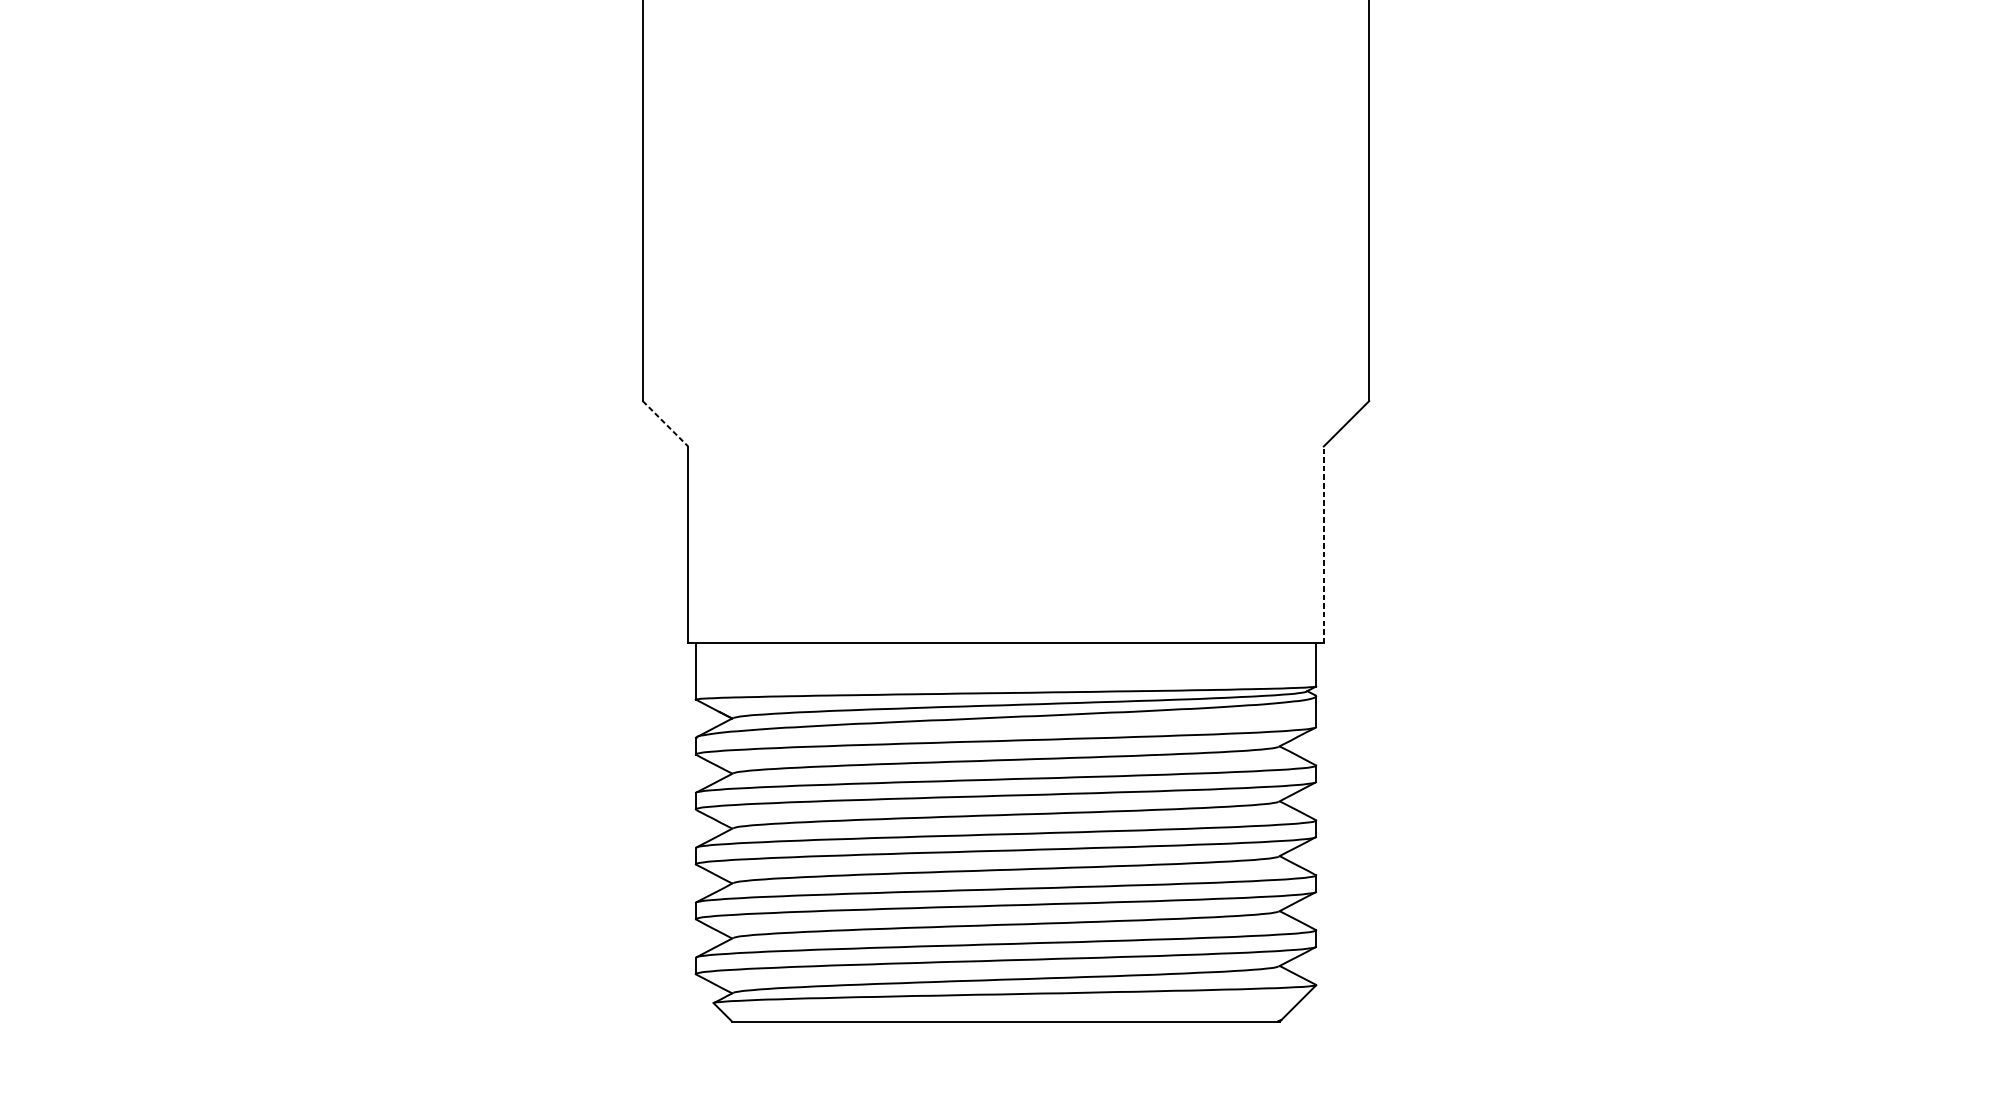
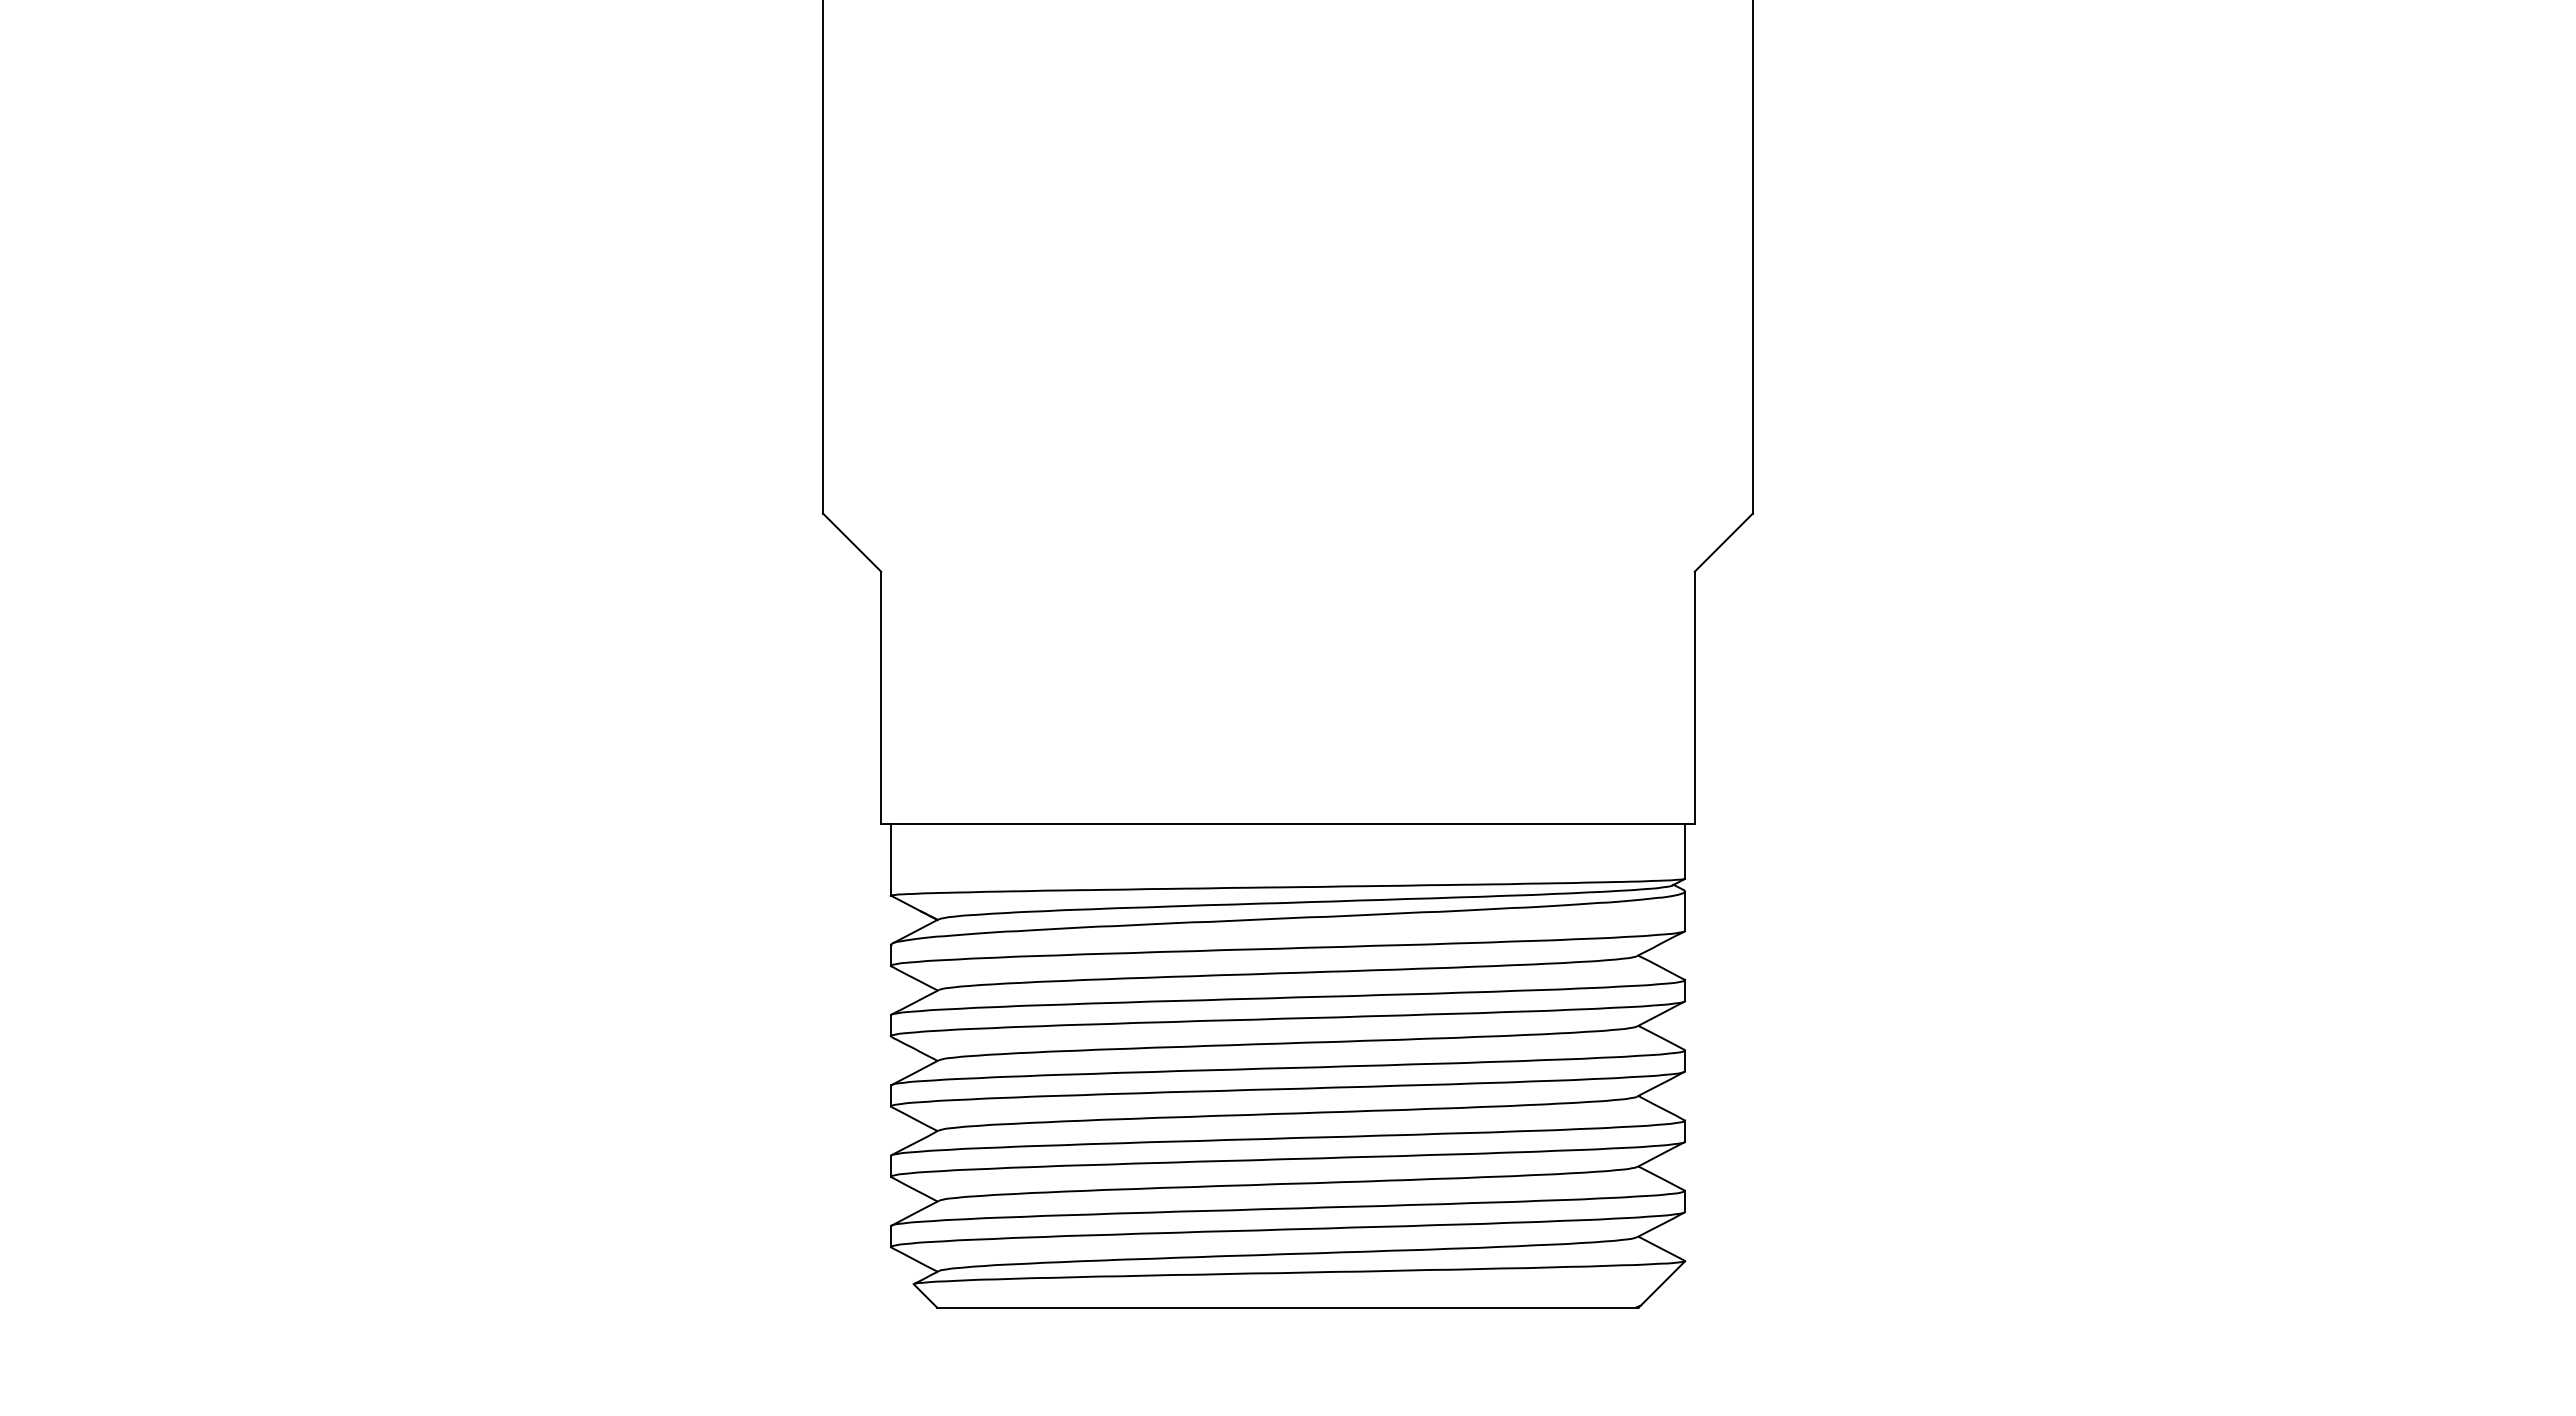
line: (665, 423) -> (852, 542), dashed -> solid
line: (1323, 544) -> (1694, 697), dashed -> solid

